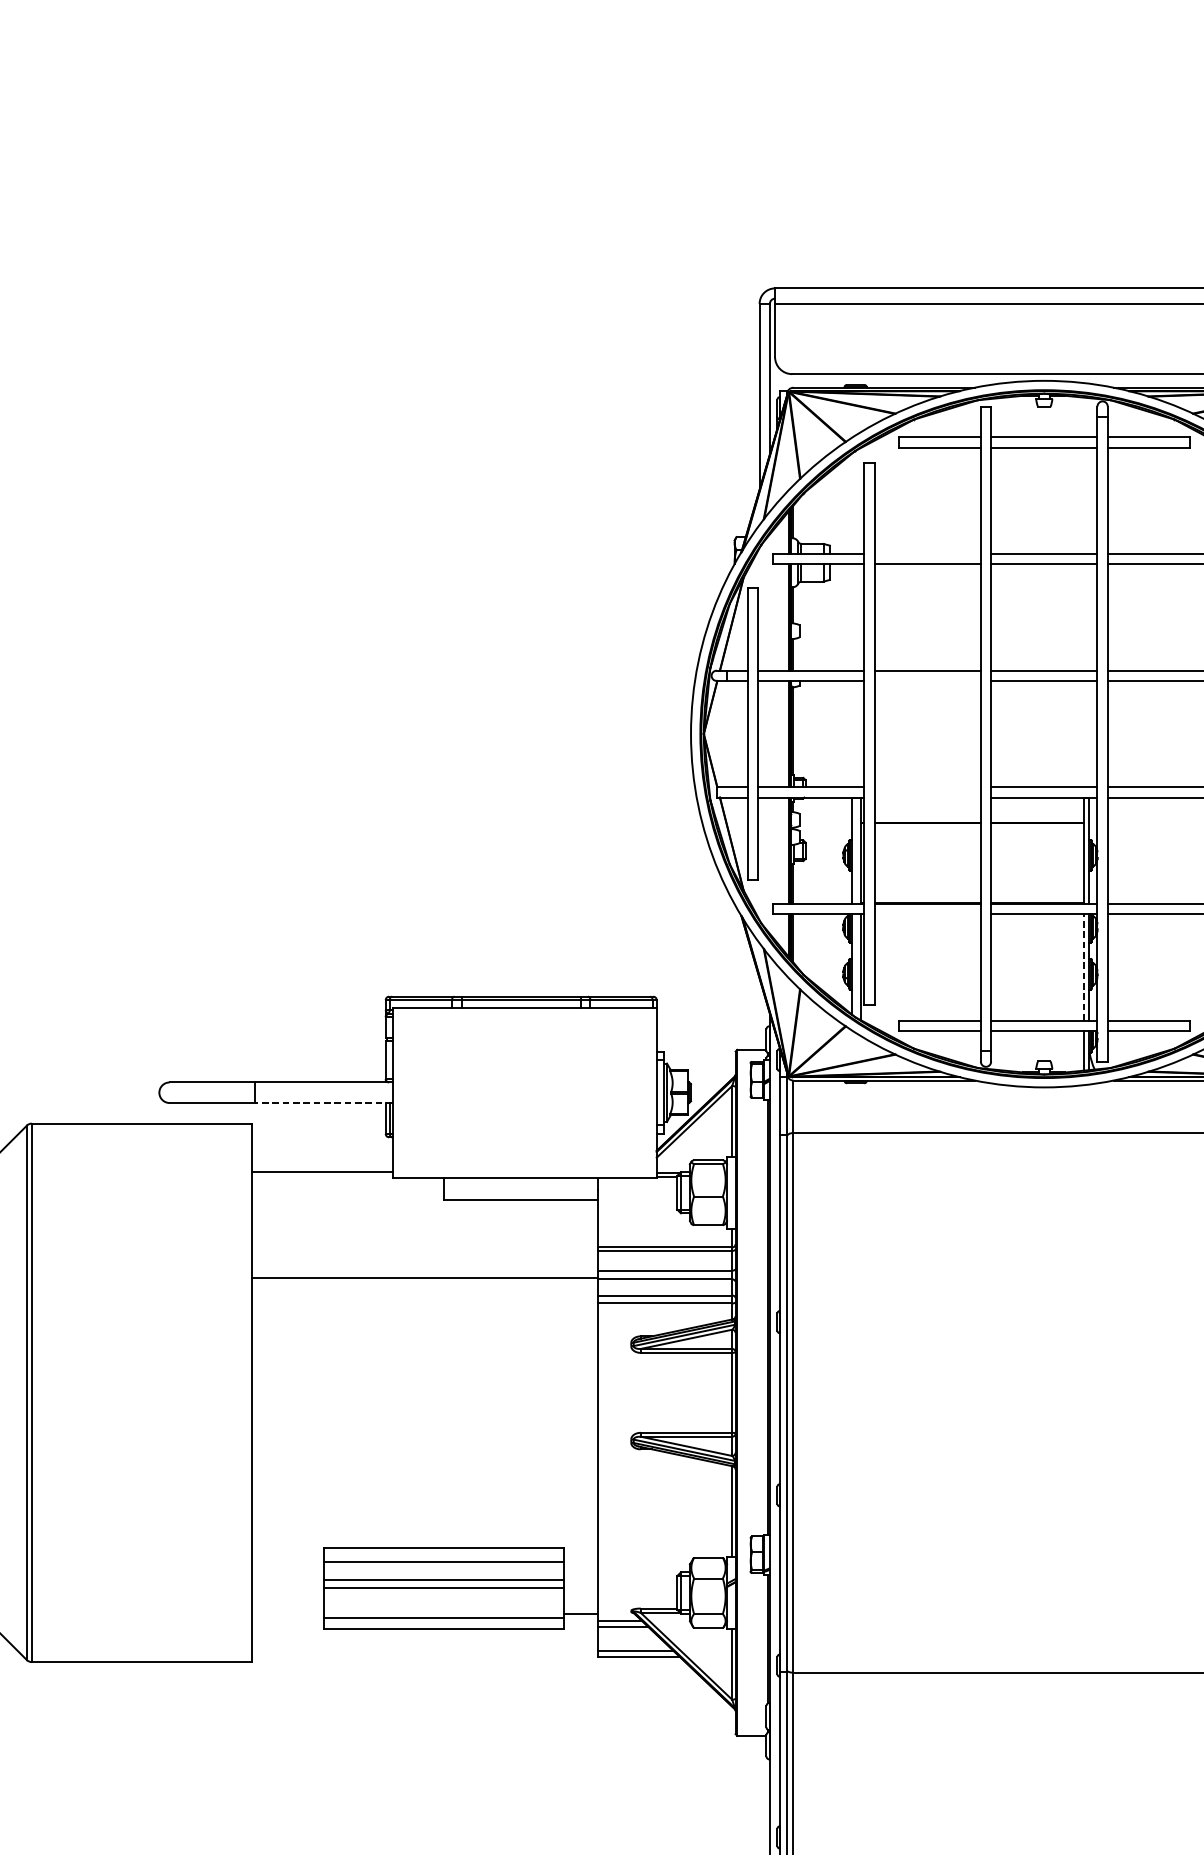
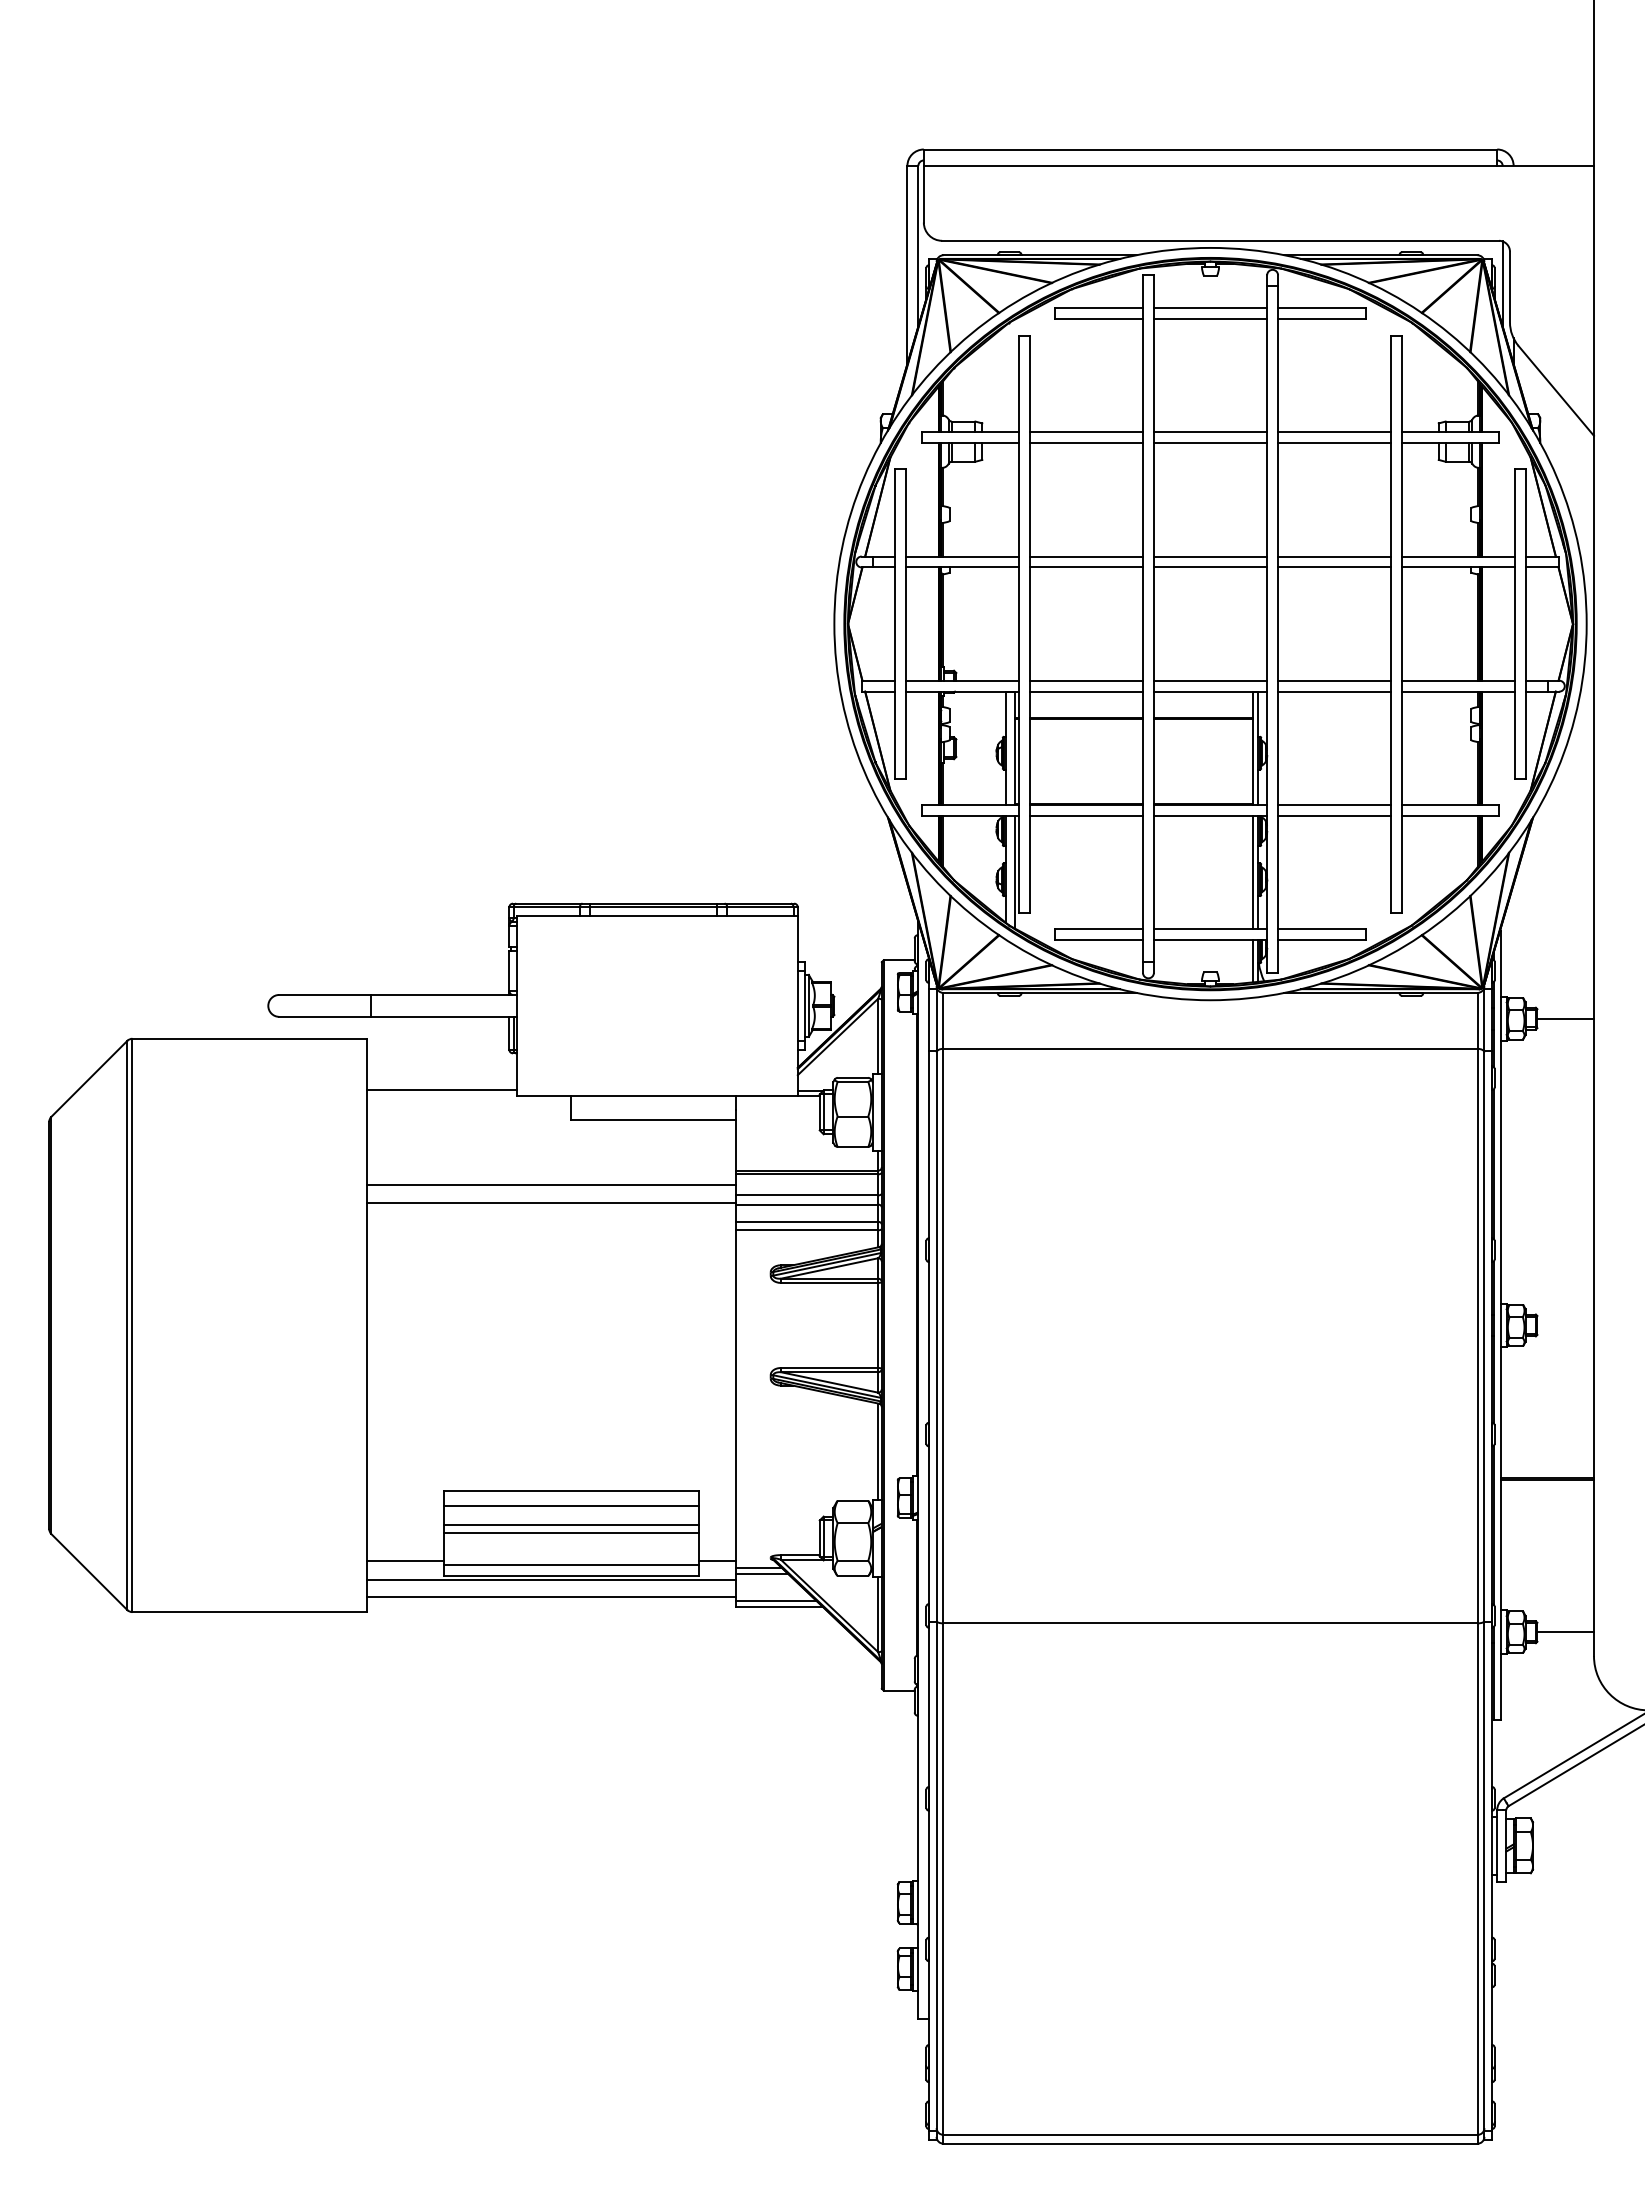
line: (926, 554) -> (1085, 432), added
line: (926, 680) -> (1085, 567), added
line: (926, 787) -> (1085, 680), added
line: (926, 797) -> (1085, 691), added
line: (926, 913) -> (1085, 815), added
line: (1083, 967) -> (1252, 872), dashed -> solid
line: (323, 1102) -> (443, 1016), dashed -> solid
line: (424, 1261) -> (550, 1185), added
line: (287, 1614) -> (404, 1561), added
line: (424, 1631) -> (550, 1579), added
line: (424, 1648) -> (550, 1597), added

